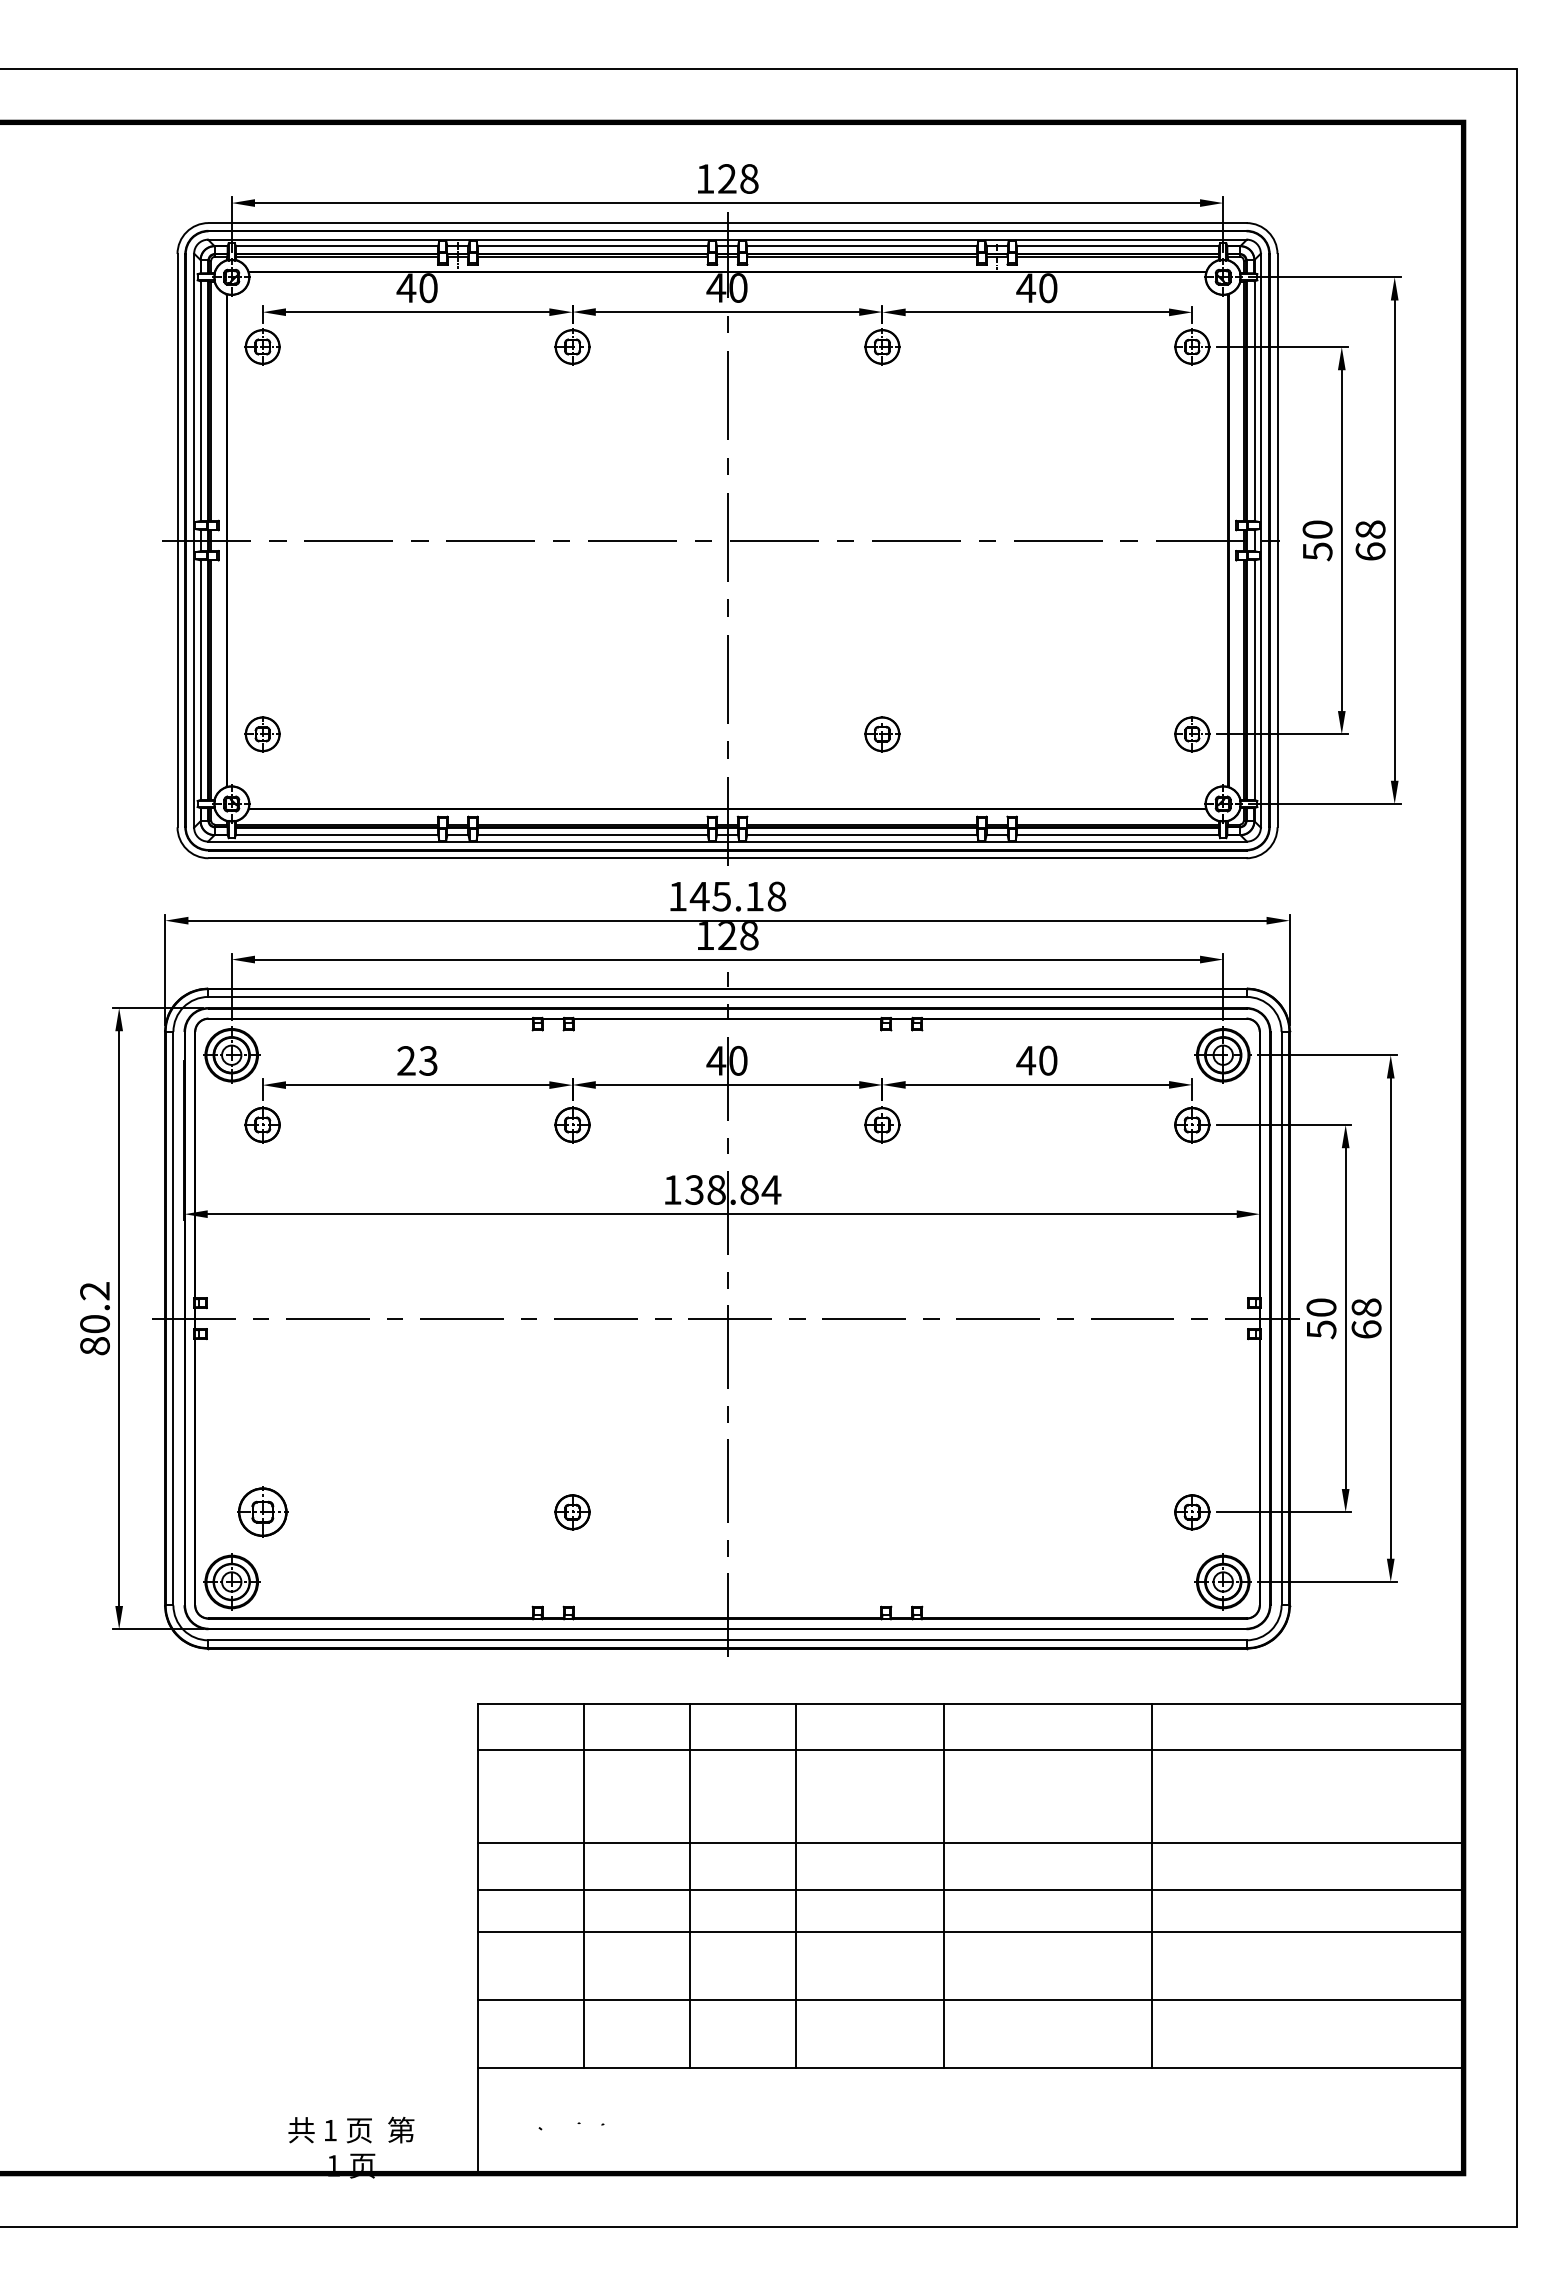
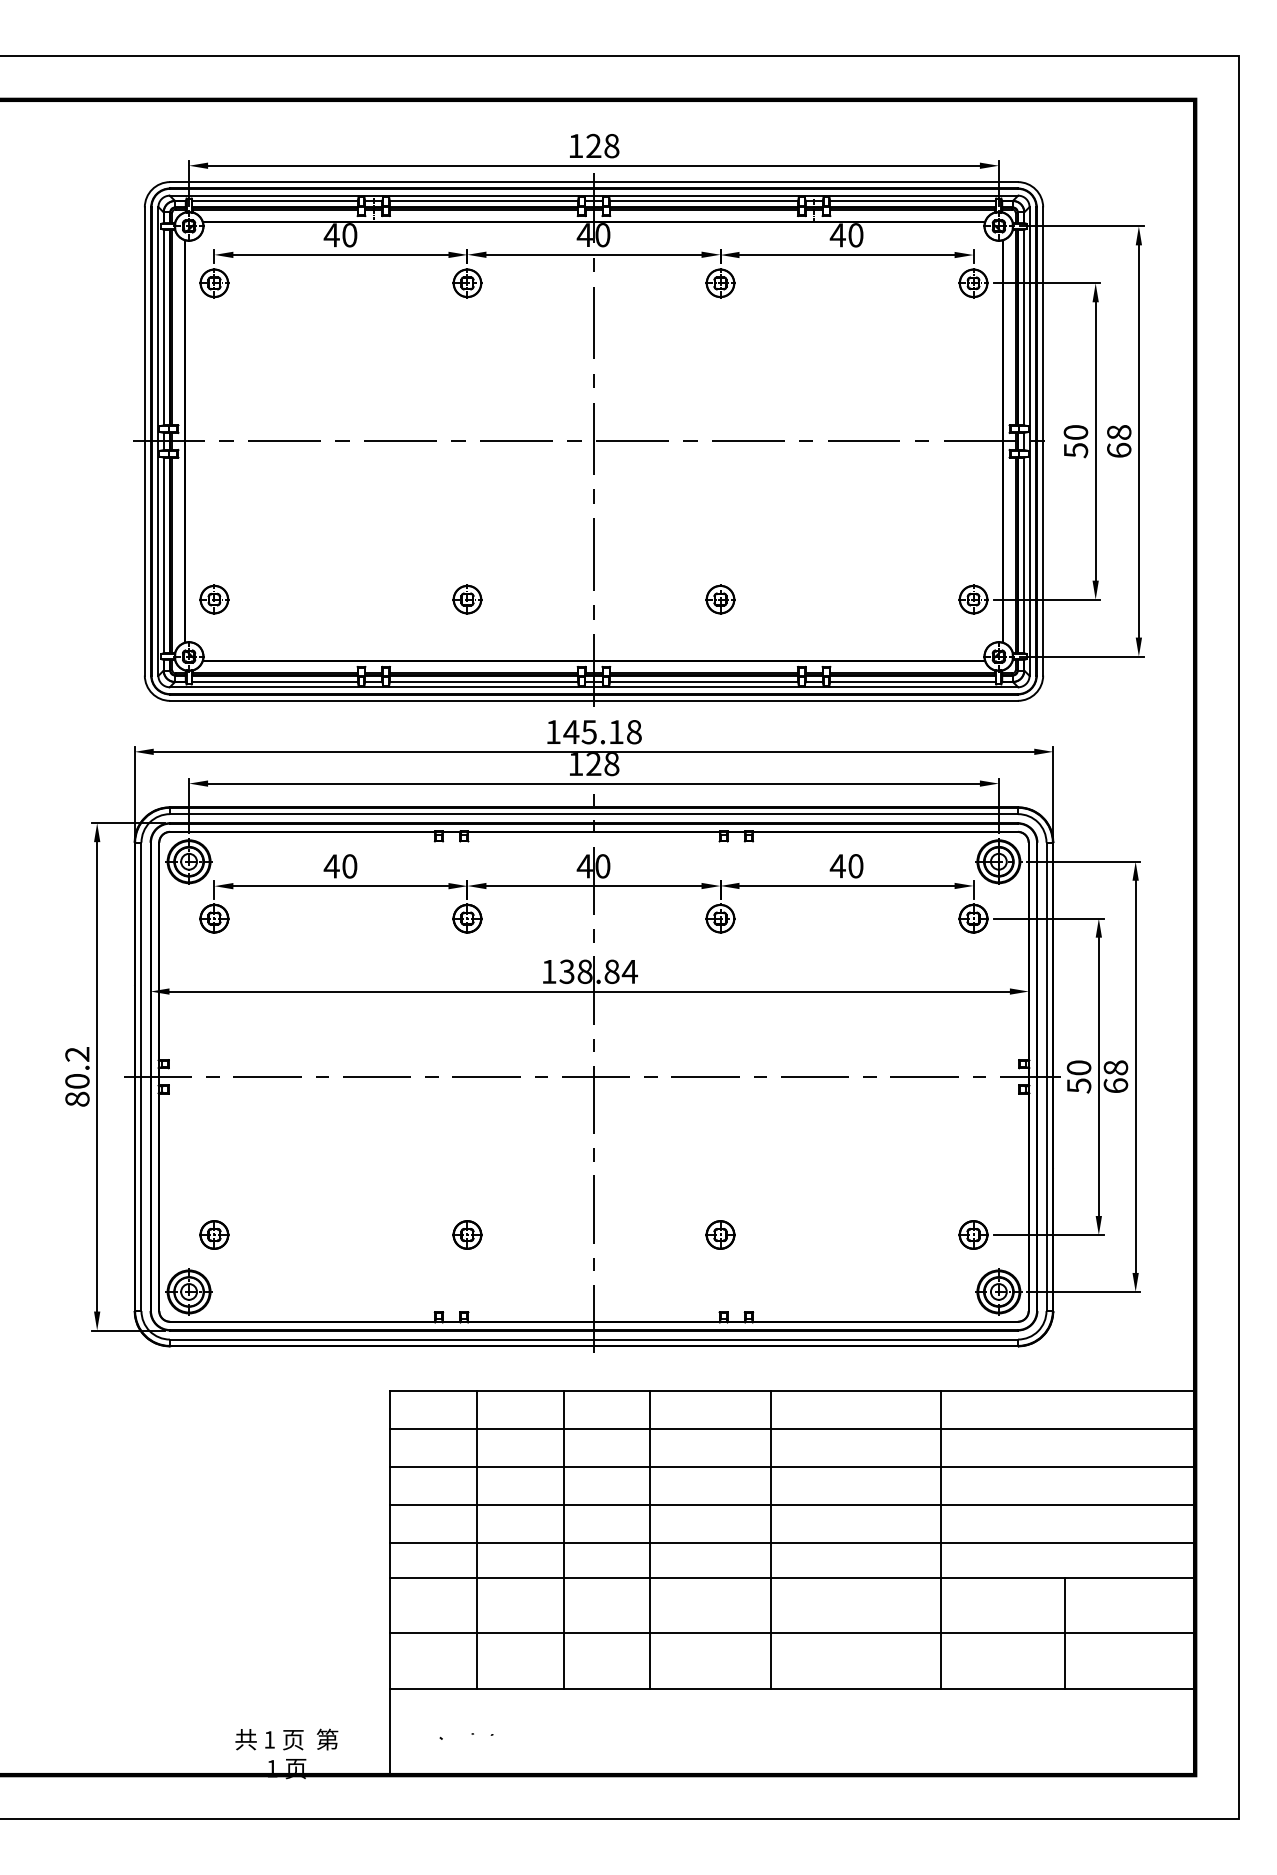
part: (572, 734) -> (467, 599), added
text: (416, 1060) -> (339, 866), 23 -> 40
part: (262, 1512) -> (214, 1235), size x0.71
part: (882, 1512) -> (720, 1235), added
line: (970, 1796) -> (792, 1467), added
line: (1304, 1999) -> (1065, 1632), added

